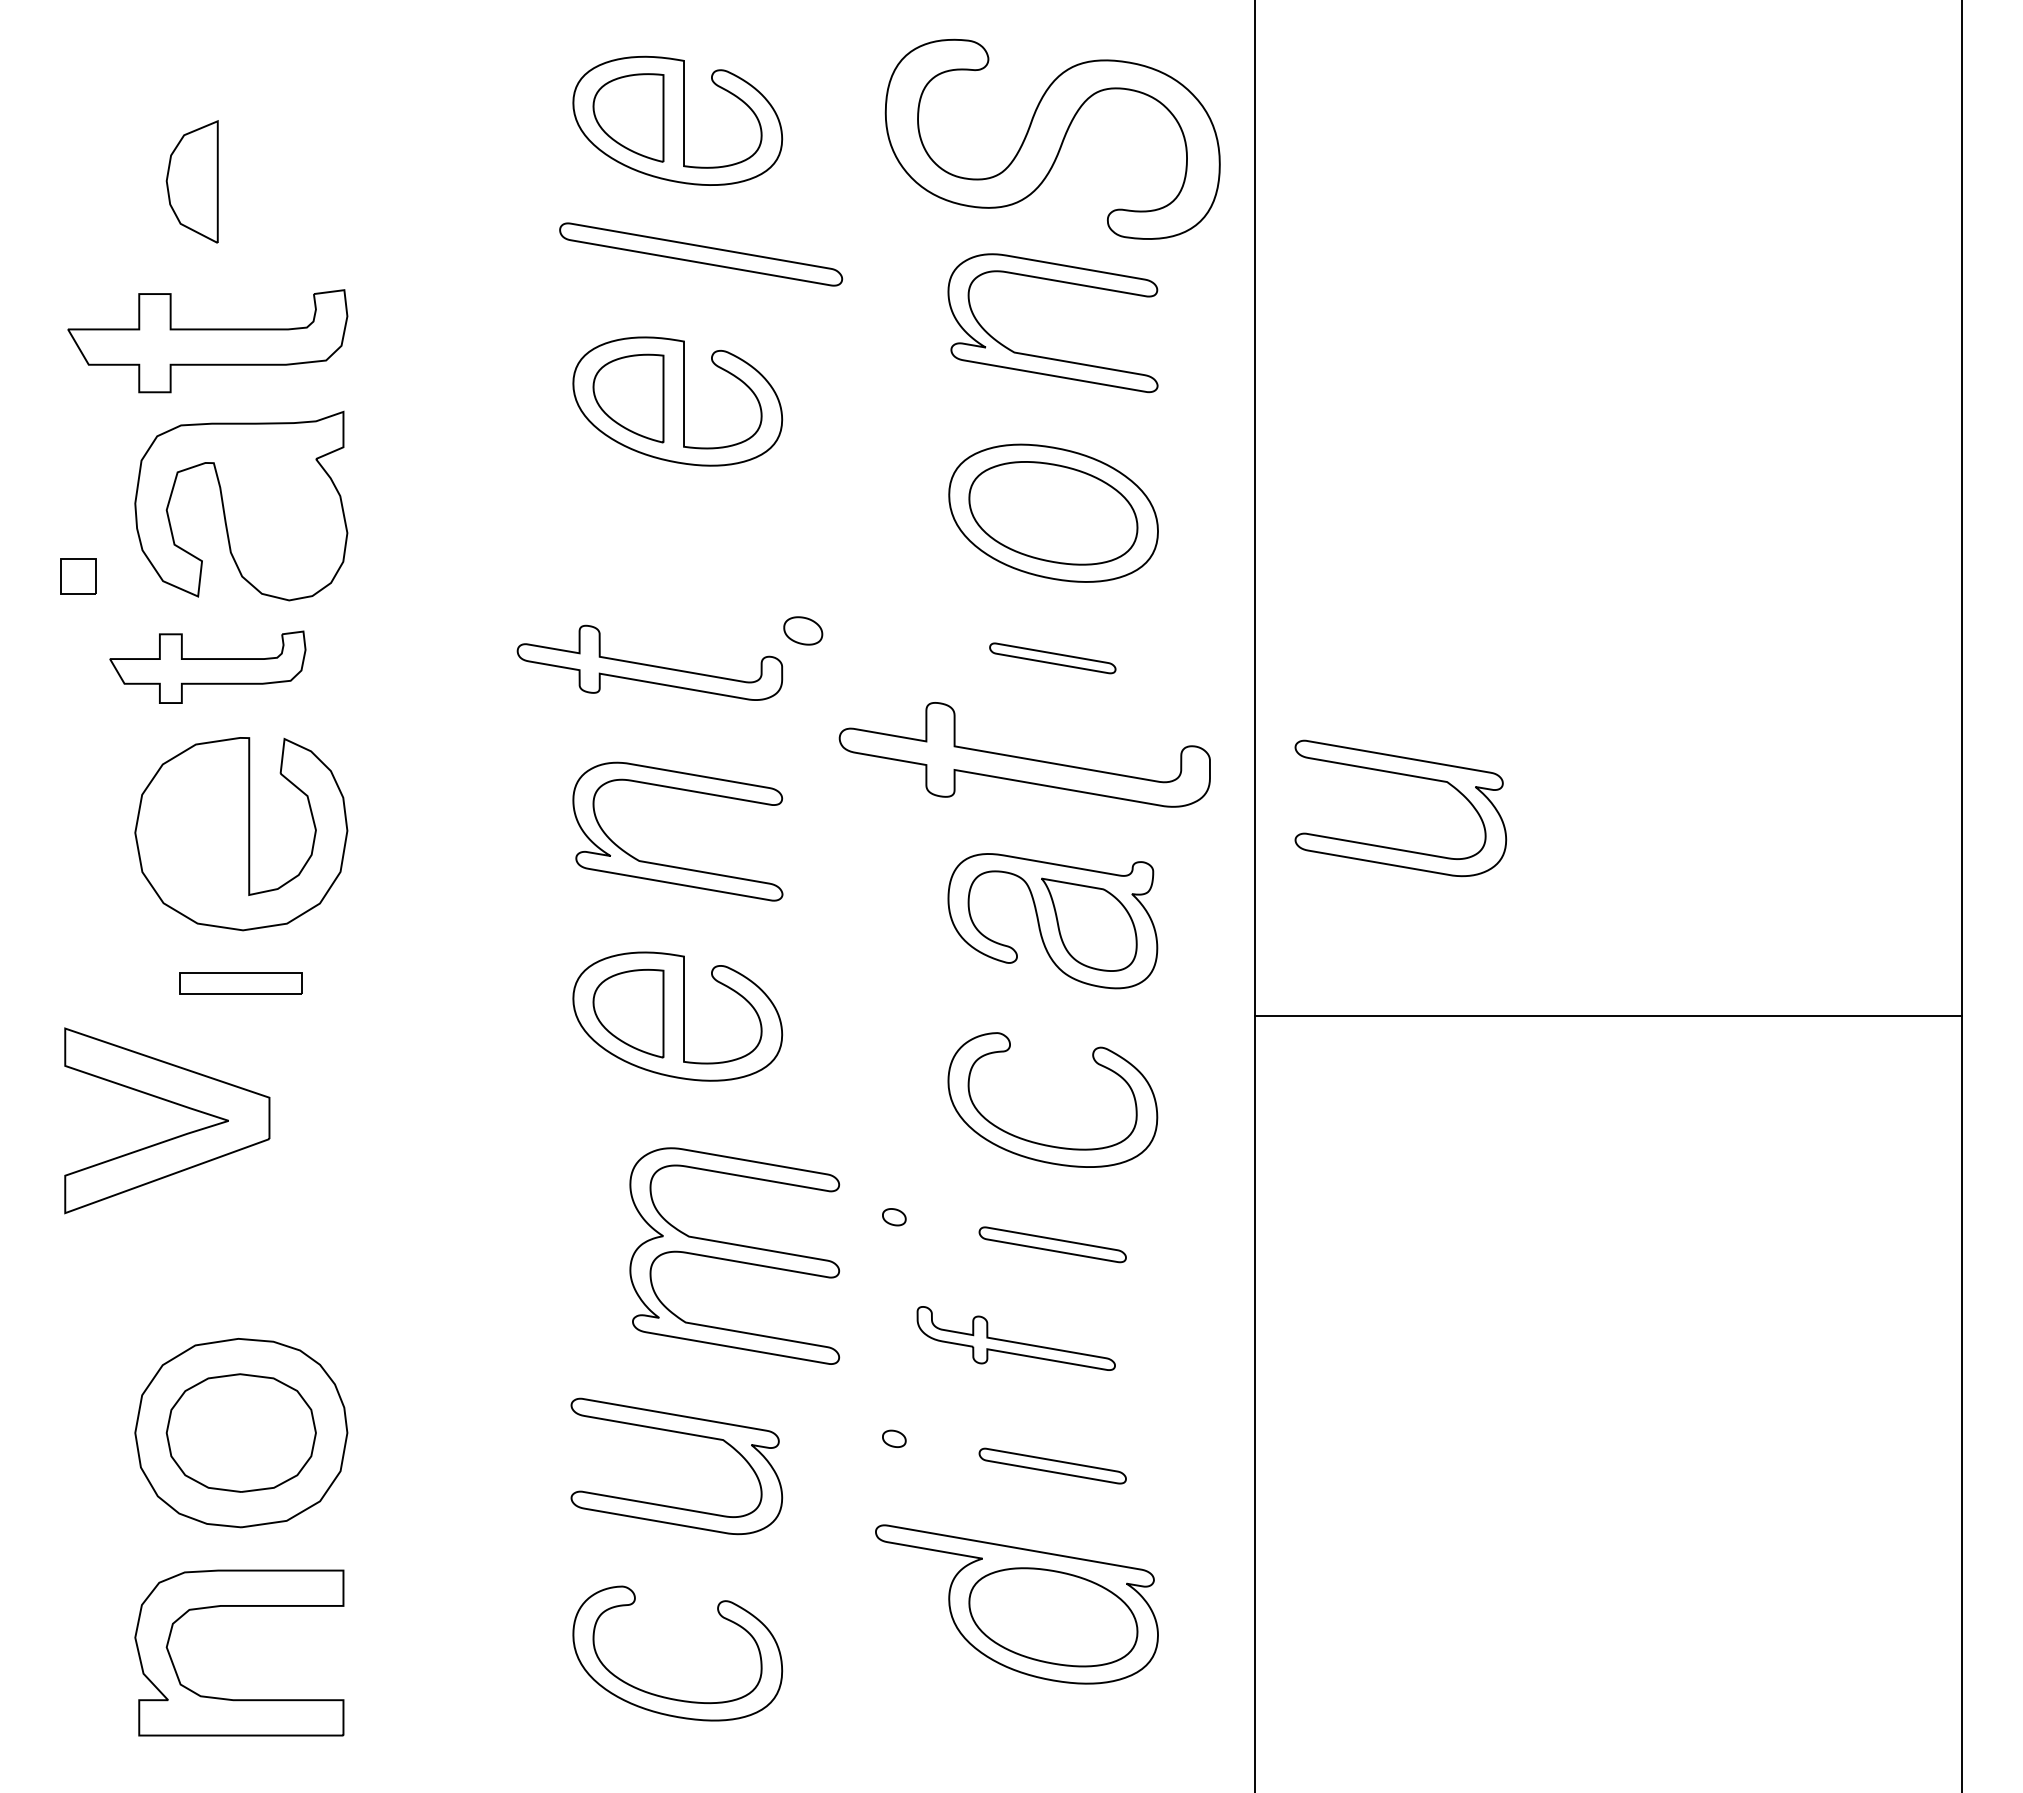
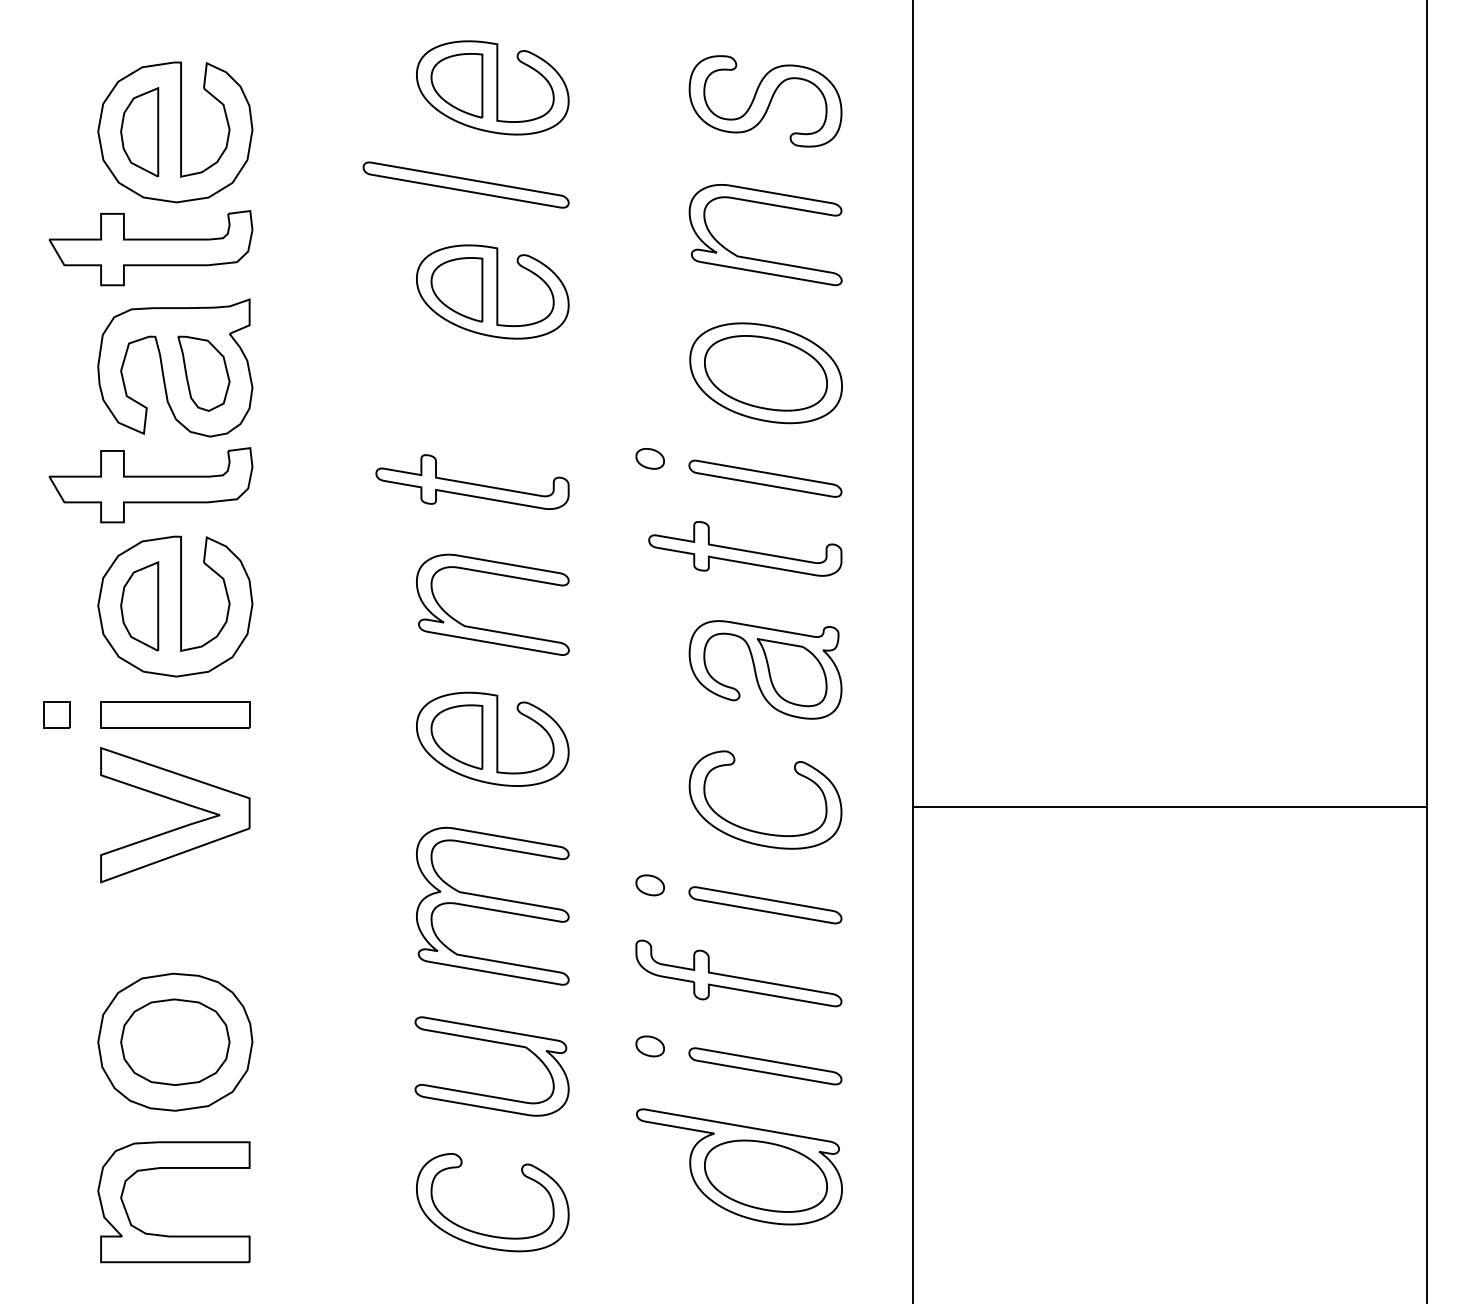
part: (1052, 139) -> (765, 101), size x0.62
part: (241, 182) -> (175, 132), added
part: (701, 254) -> (466, 185), moved
part: (280, 513) -> (203, 373), added
part: (78, 576) -> (56, 715), moved
part: (803, 630) -> (650, 458), moved
part: (1052, 658) -> (765, 478), size x1.67
part: (207, 667) -> (150, 485), size x1.43
part: (1025, 754) -> (745, 548), size x0.71
part: (1407, 776) -> (1023, 564), removed
part: (191, 833) -> (139, 606), added
part: (240, 983) -> (174, 715), size x1.67
line: (1608, 1015) -> (1169, 806), moved
part: (172, 1103) -> (179, 802), moved
part: (894, 1216) -> (650, 884), size x1.67
part: (1052, 1244) -> (765, 905), size x1.43
part: (734, 1255) -> (492, 905), moved
part: (1016, 1338) -> (739, 973), size x1.43
part: (894, 1438) -> (650, 1046), size x1.67
part: (1052, 1465) -> (765, 1065), size x1.43

